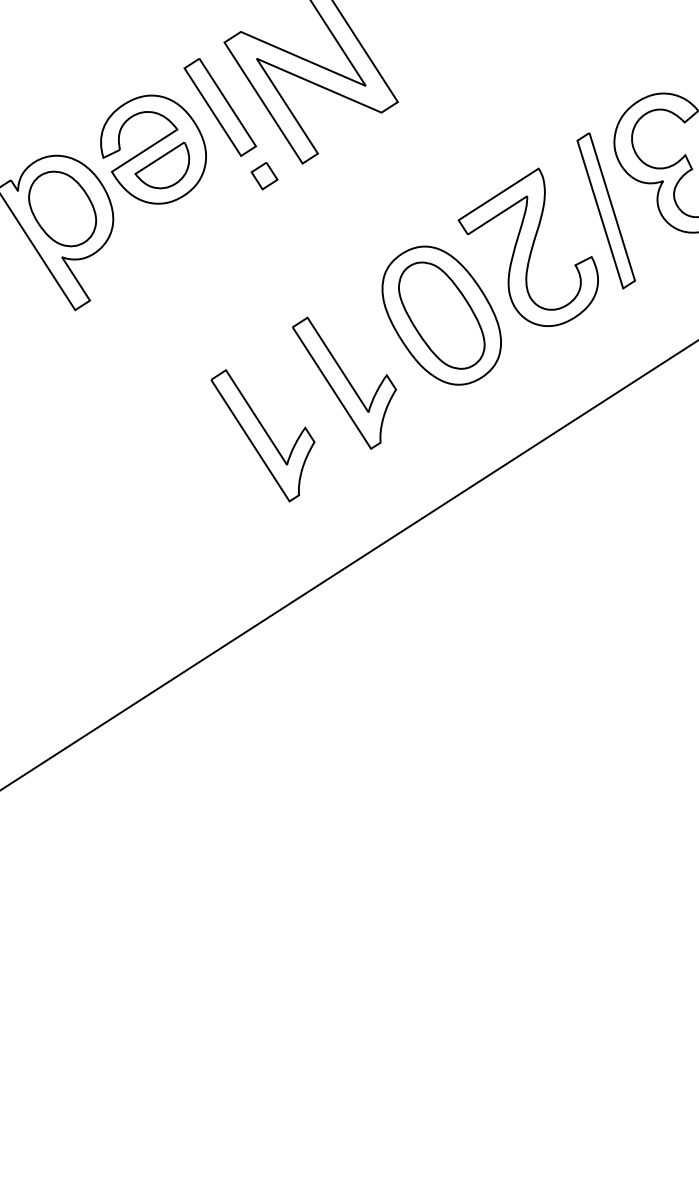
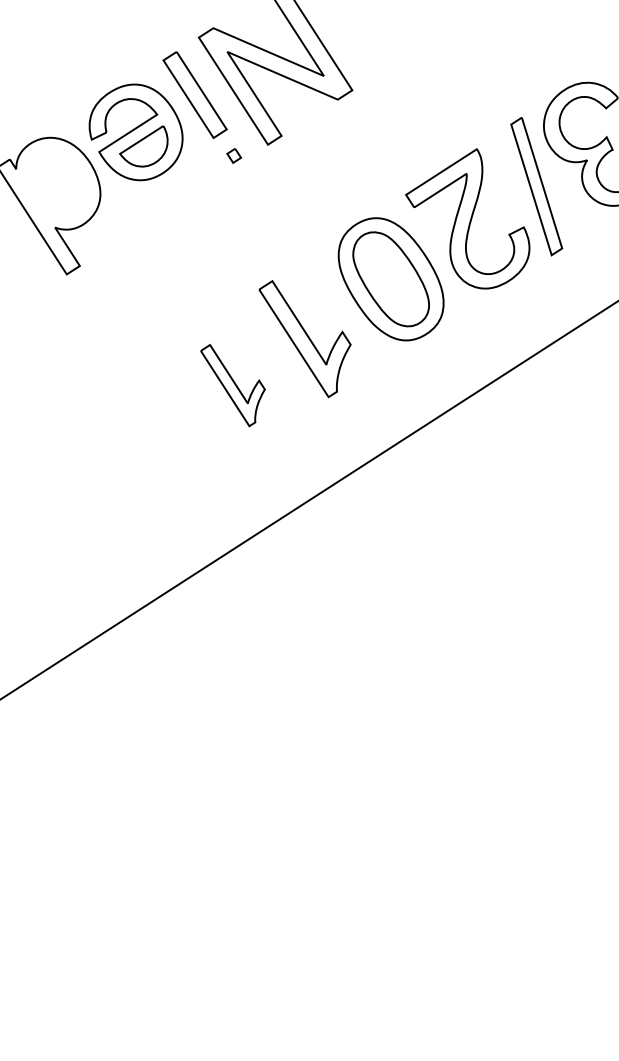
part: (263, 175) -> (233, 155), size x0.6
part: (62, 208) -> (55, 184), removed
part: (262, 435) -> (232, 385), size x0.7

